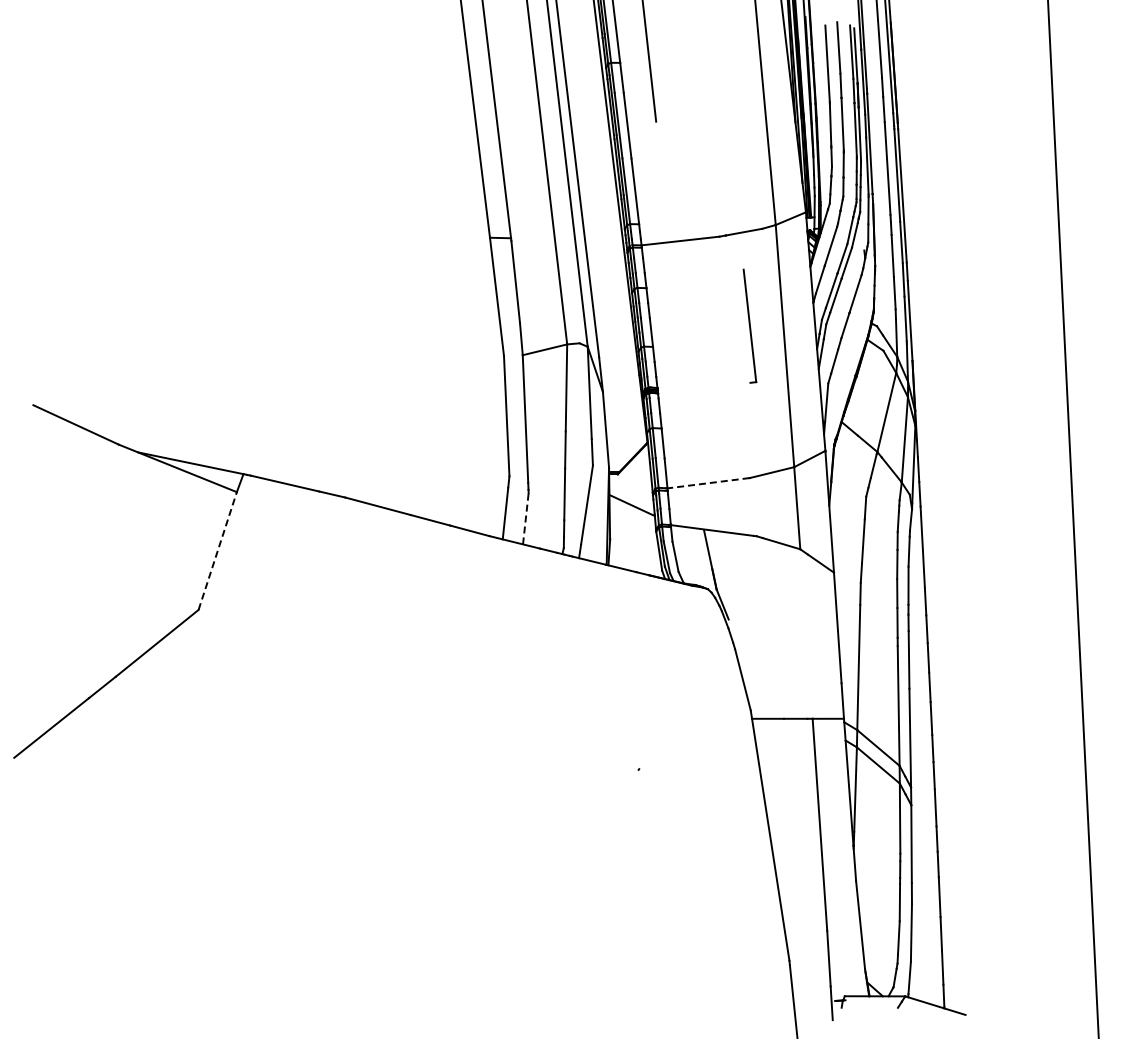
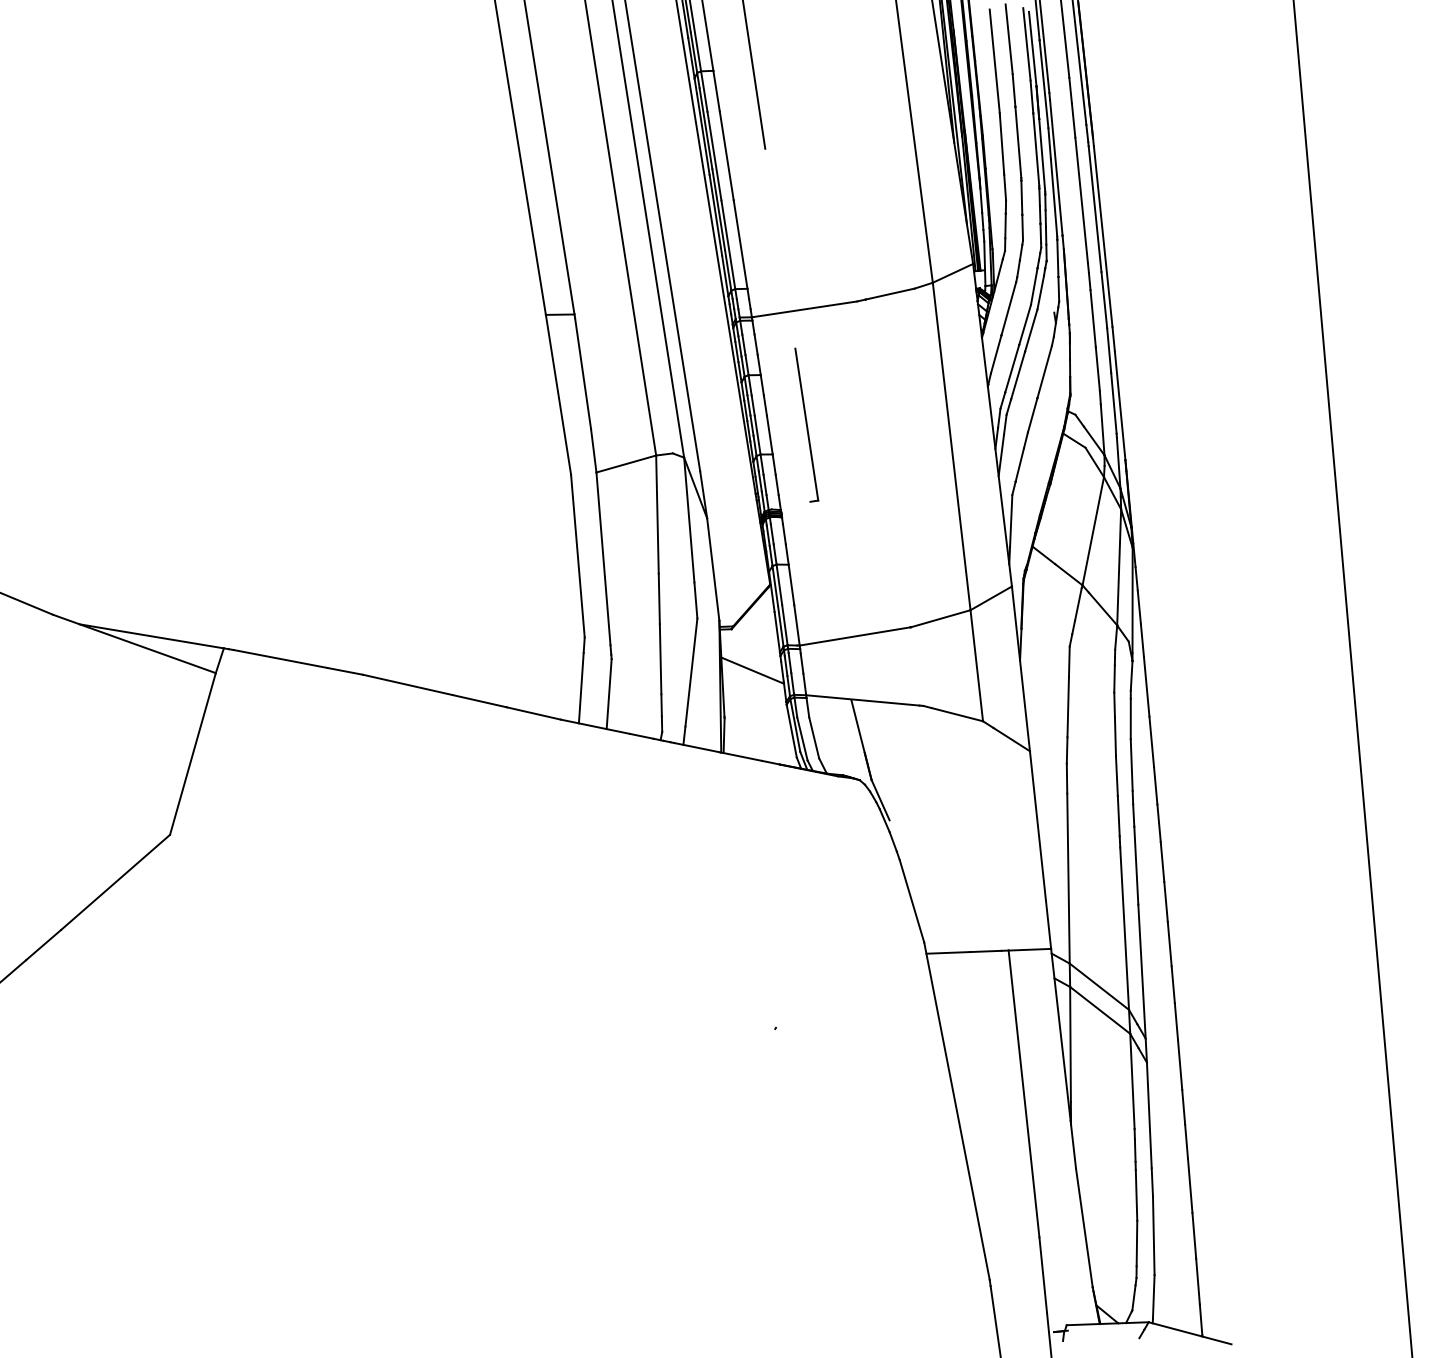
part: (749, 325) -> (806, 424), moved
line: (708, 483) -> (855, 636), dashed -> solid
line: (525, 518) -> (608, 693), dashed -> solid
line: (217, 551) -> (192, 754), dashed -> solid

